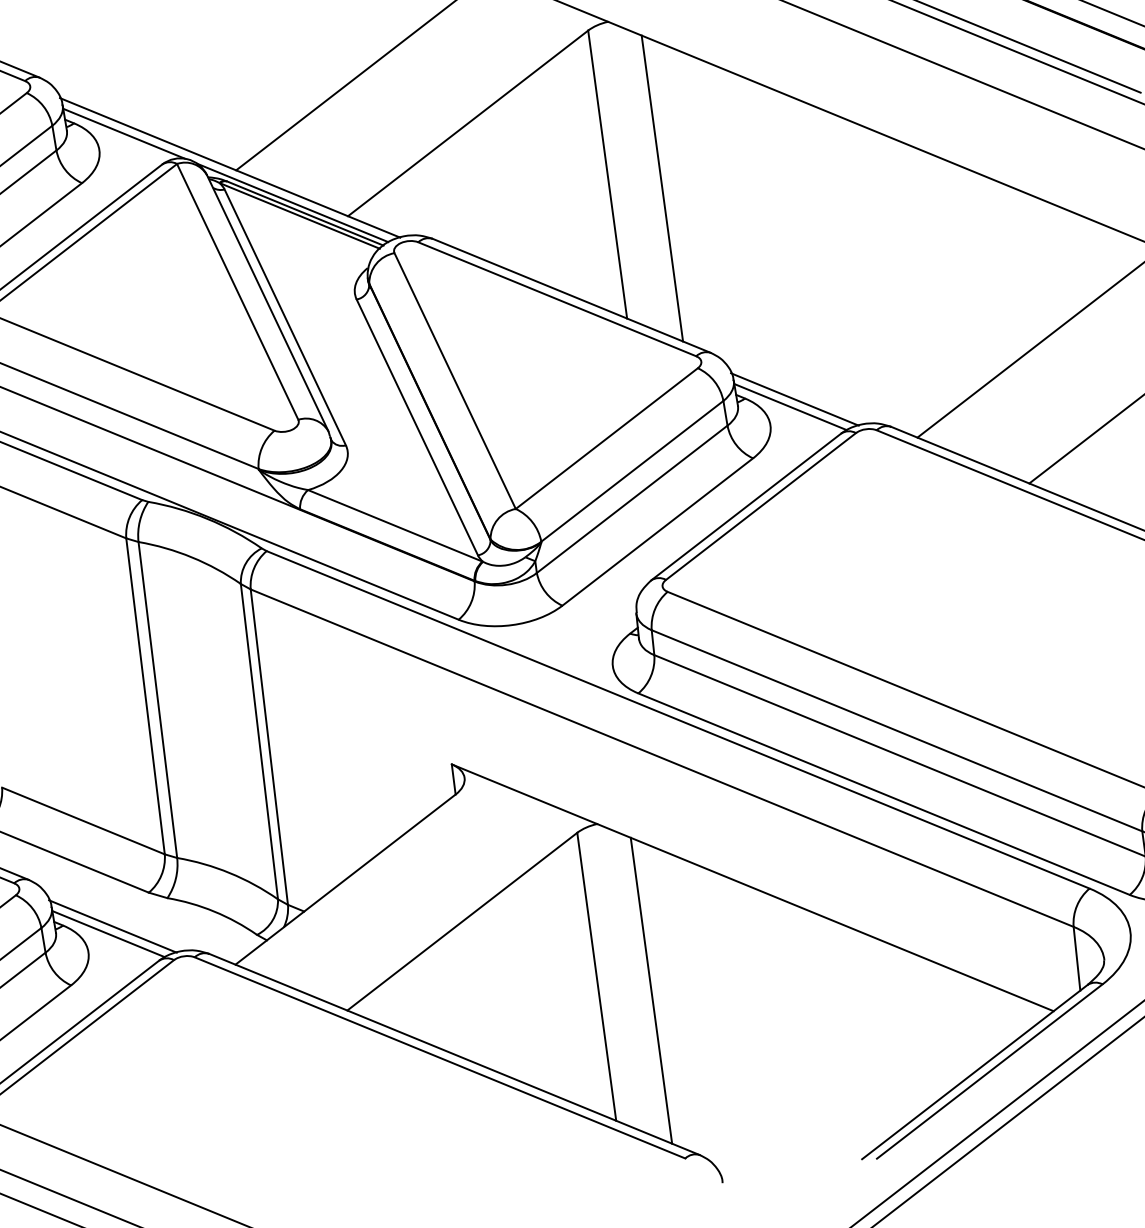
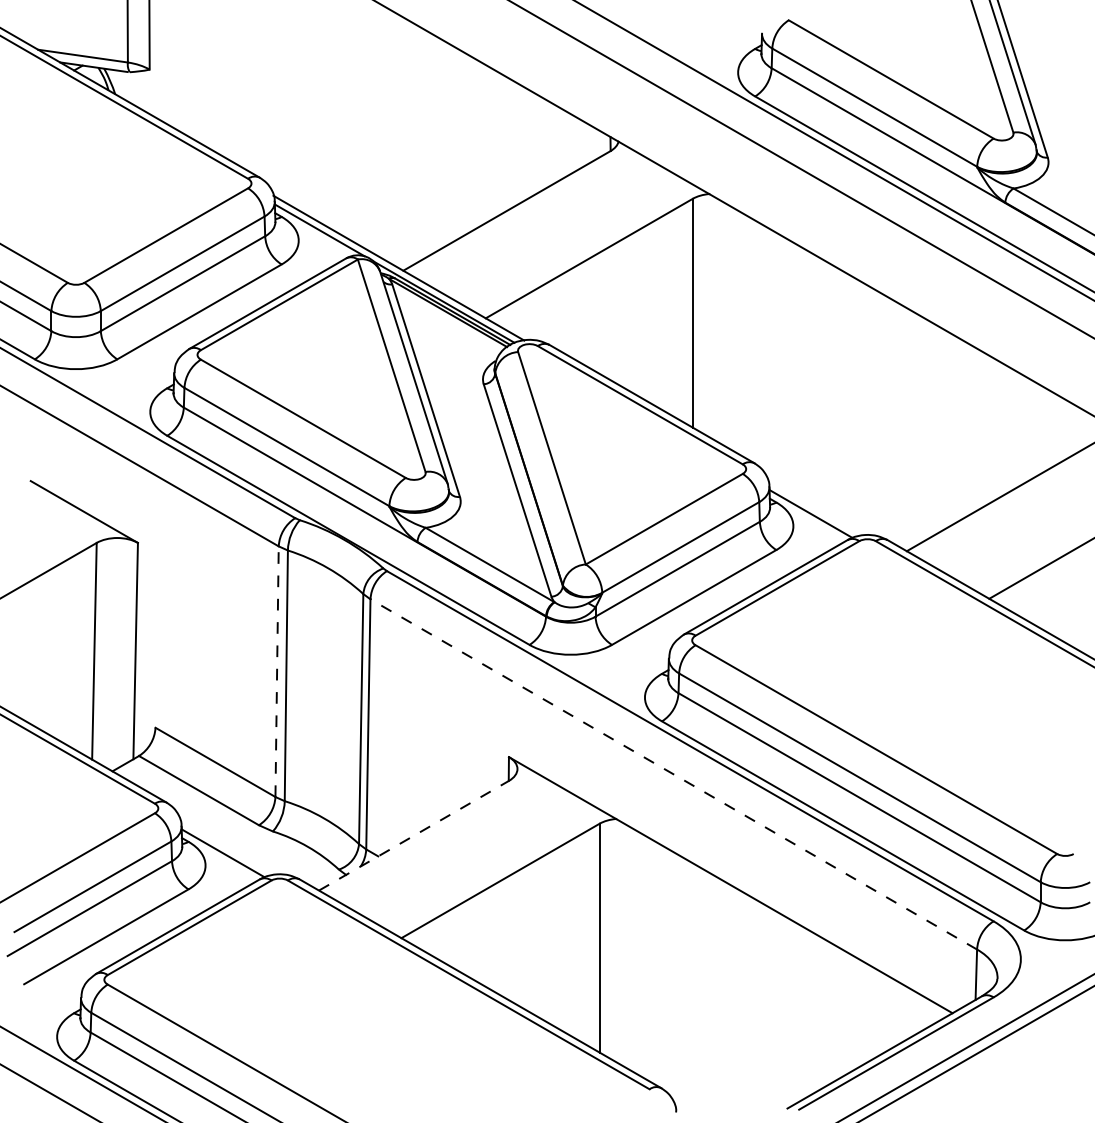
line: (662, 187) -> (734, 329), removed
line: (795, 399) -> (815, 508), removed
line: (146, 696) -> (277, 671), solid -> dashed
line: (661, 758) -> (673, 774), solid -> dashed
line: (345, 879) -> (413, 835), solid -> dashed
line: (113, 926) -> (227, 847), removed
line: (650, 990) -> (640, 954), removed

